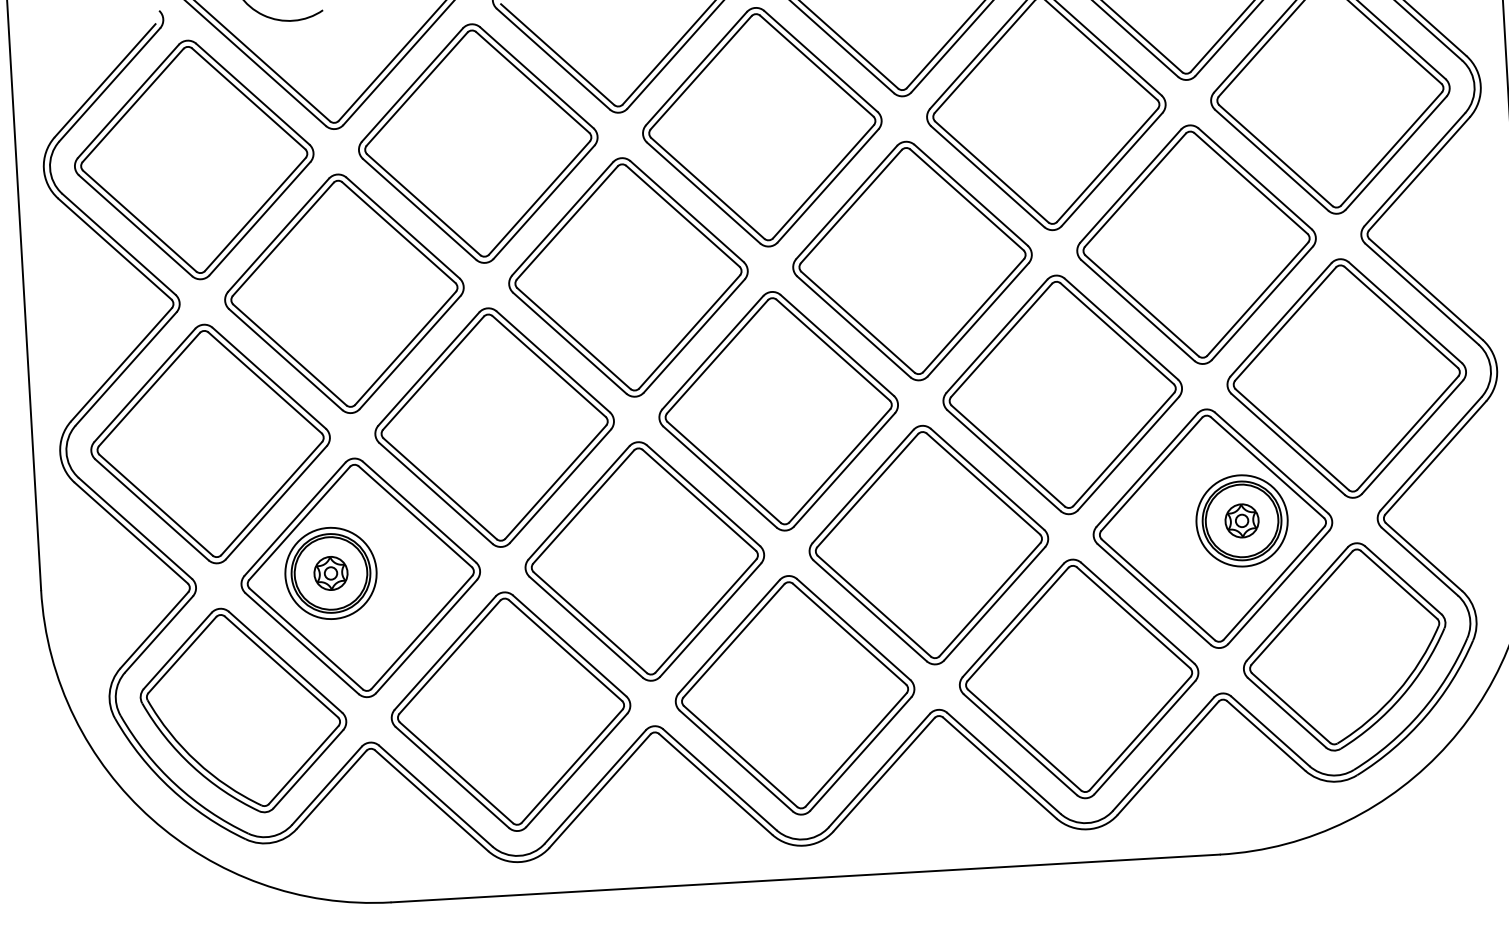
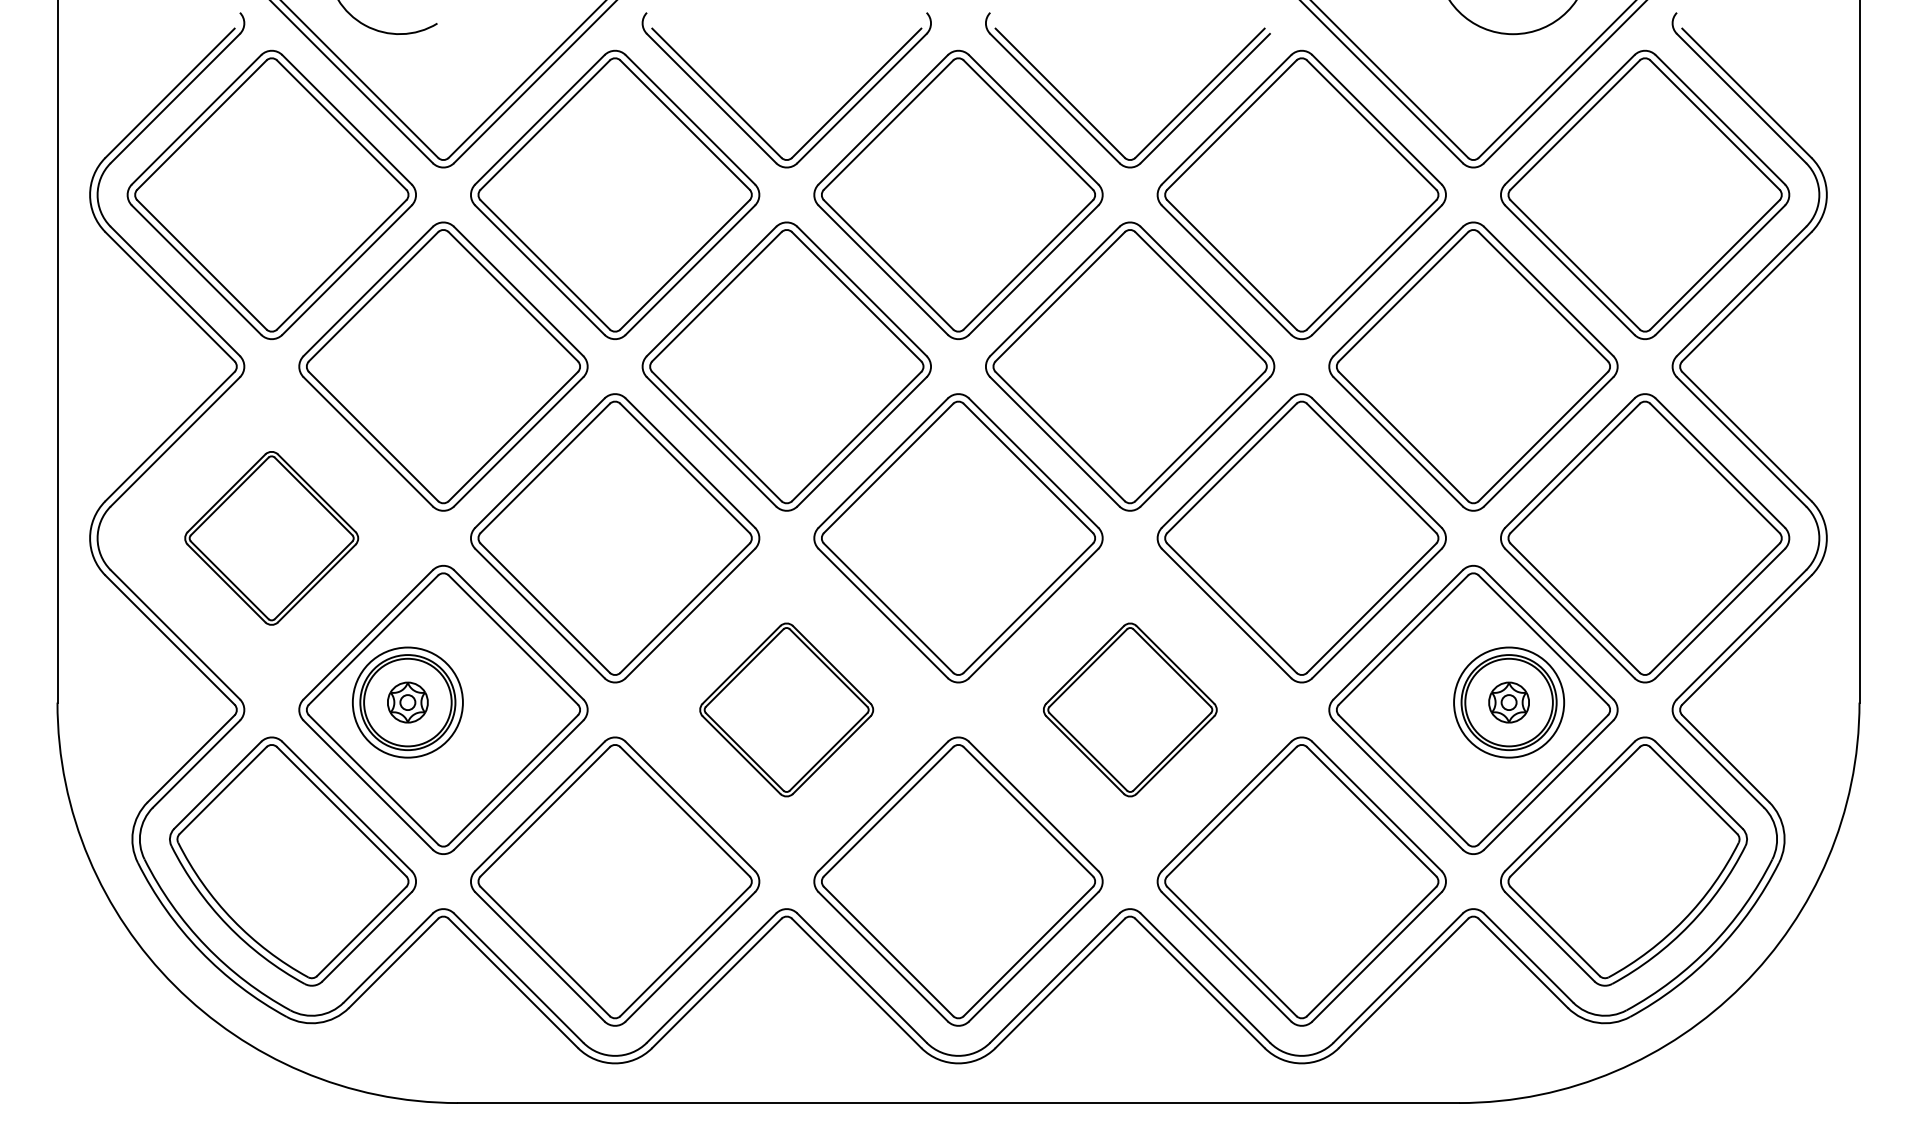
part: (210, 444) -> (271, 538), size x0.6
part: (929, 544) -> (1130, 709), size x0.6
part: (644, 561) -> (786, 709), size x0.6

